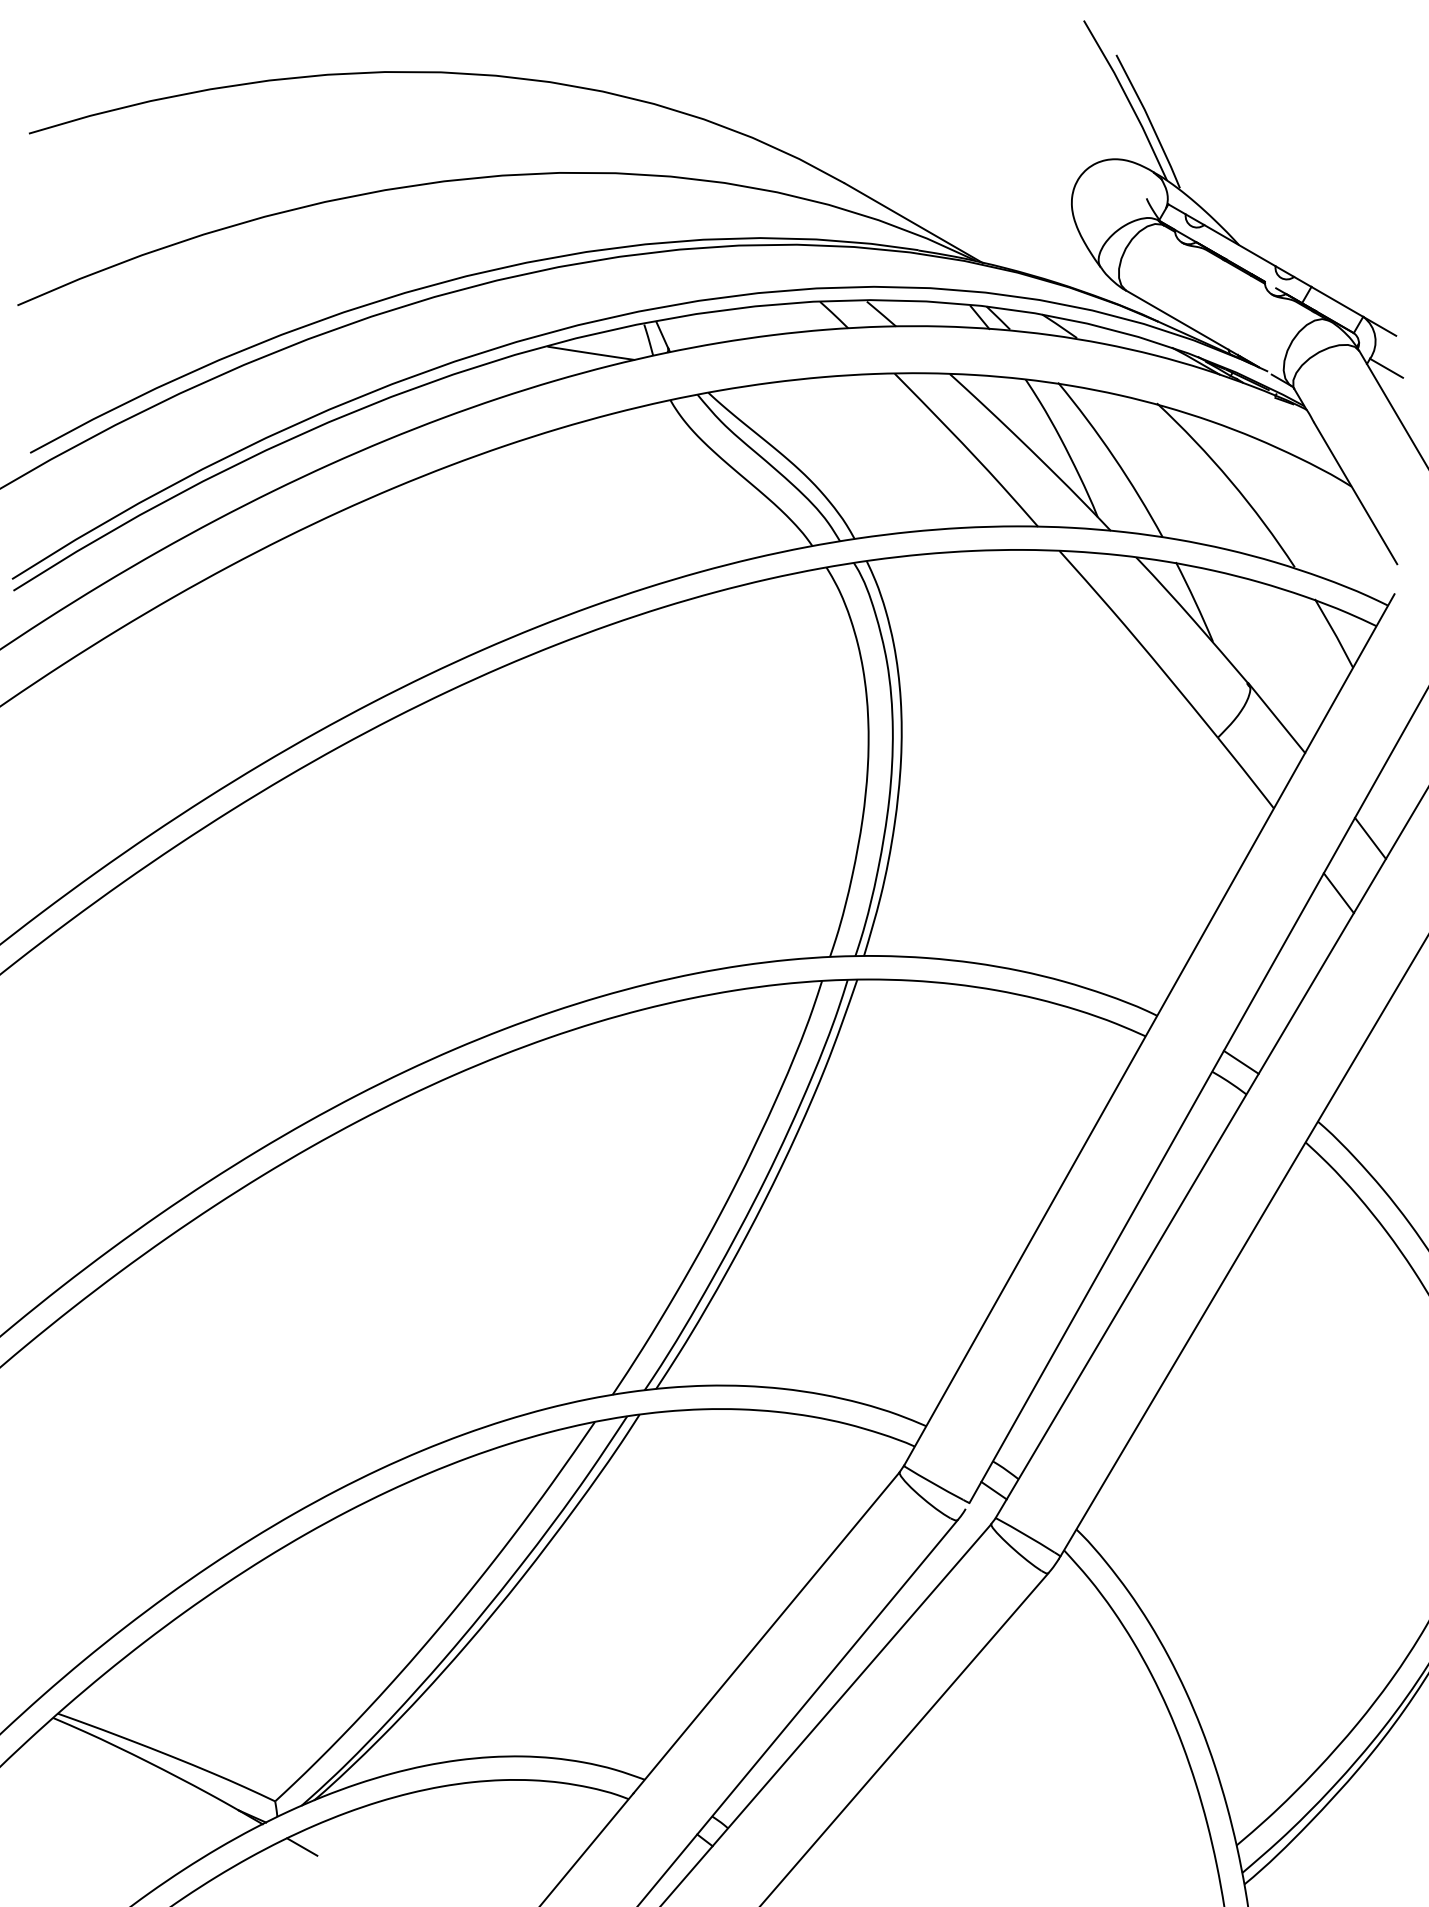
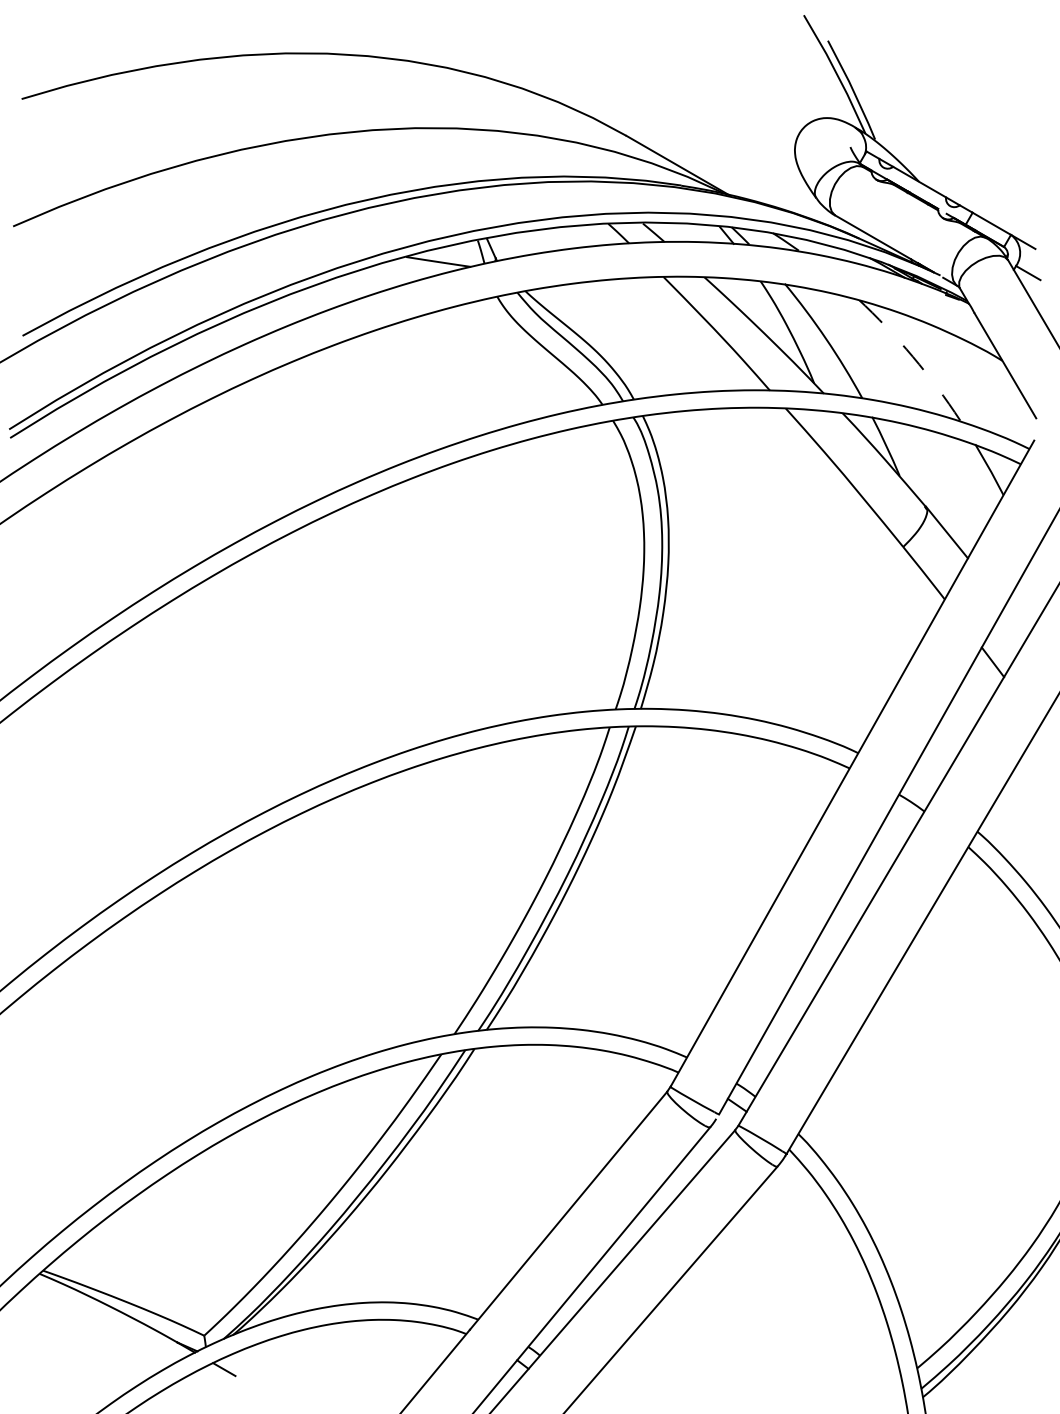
arc: (1230, 481) -> (912, 357), solid -> dashed
line: (1370, 837) -> (1016, 620), removed
line: (1240, 1061) -> (920, 787), removed

